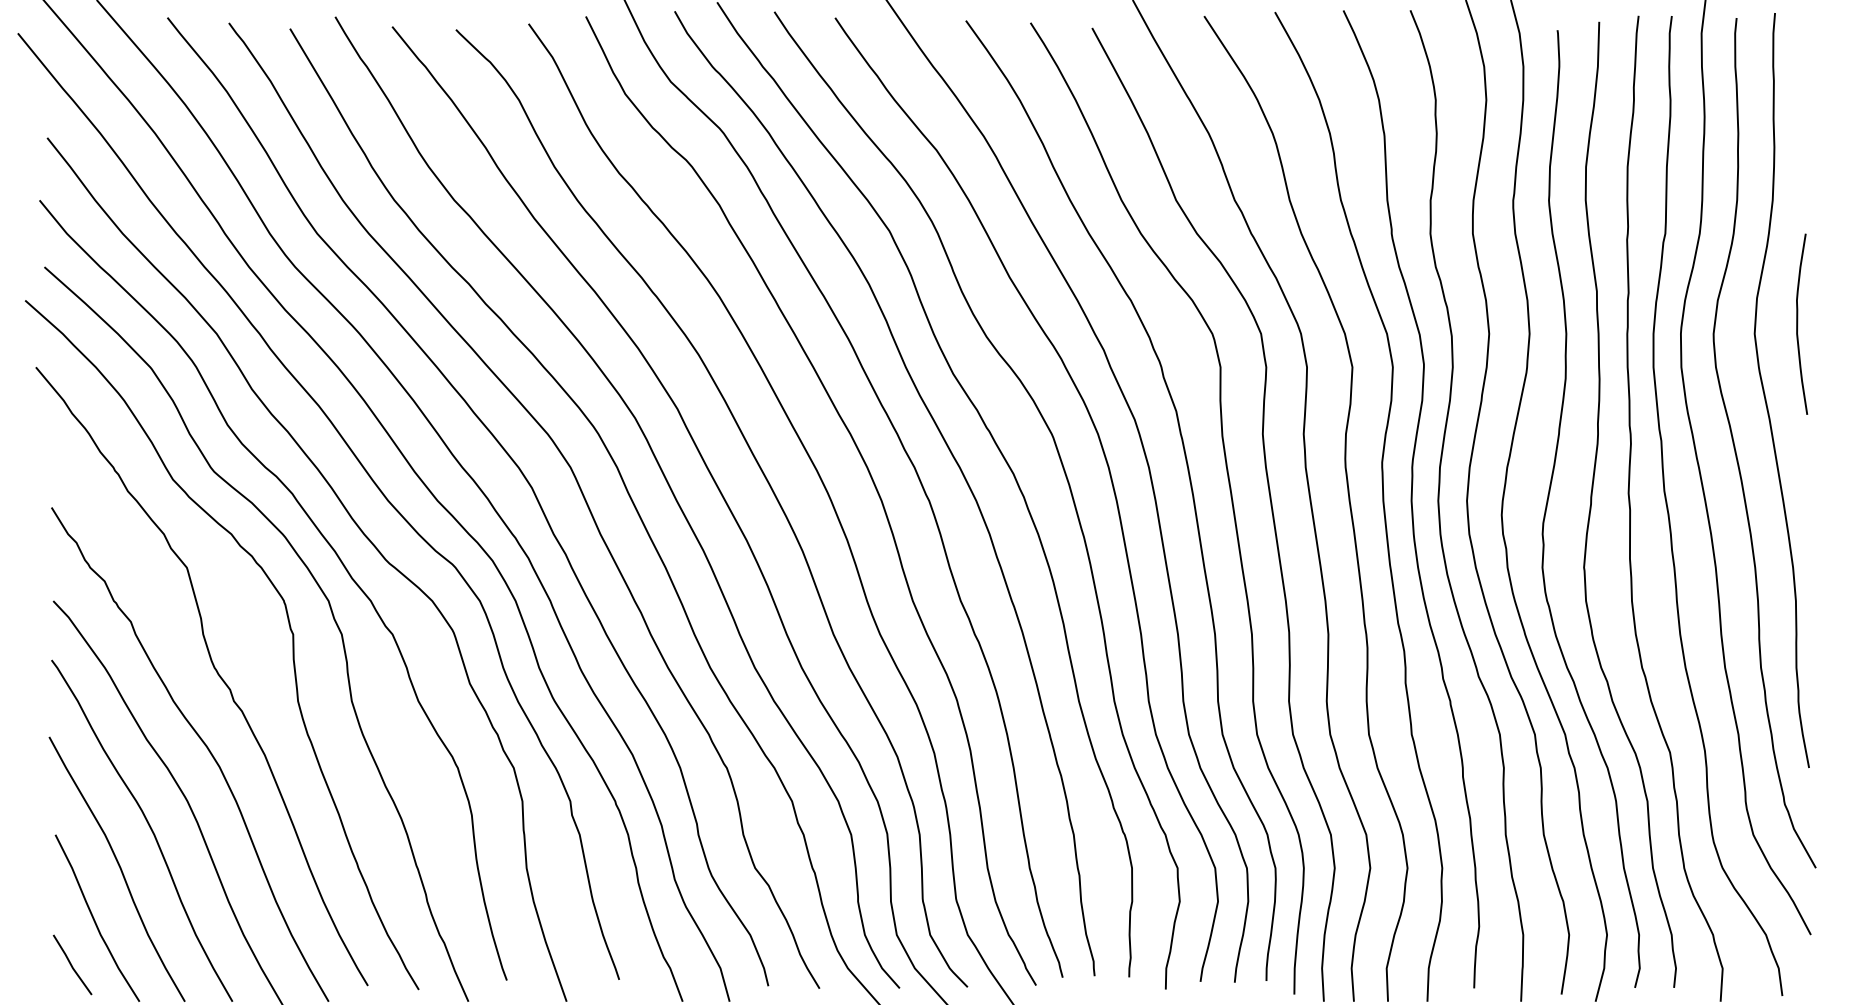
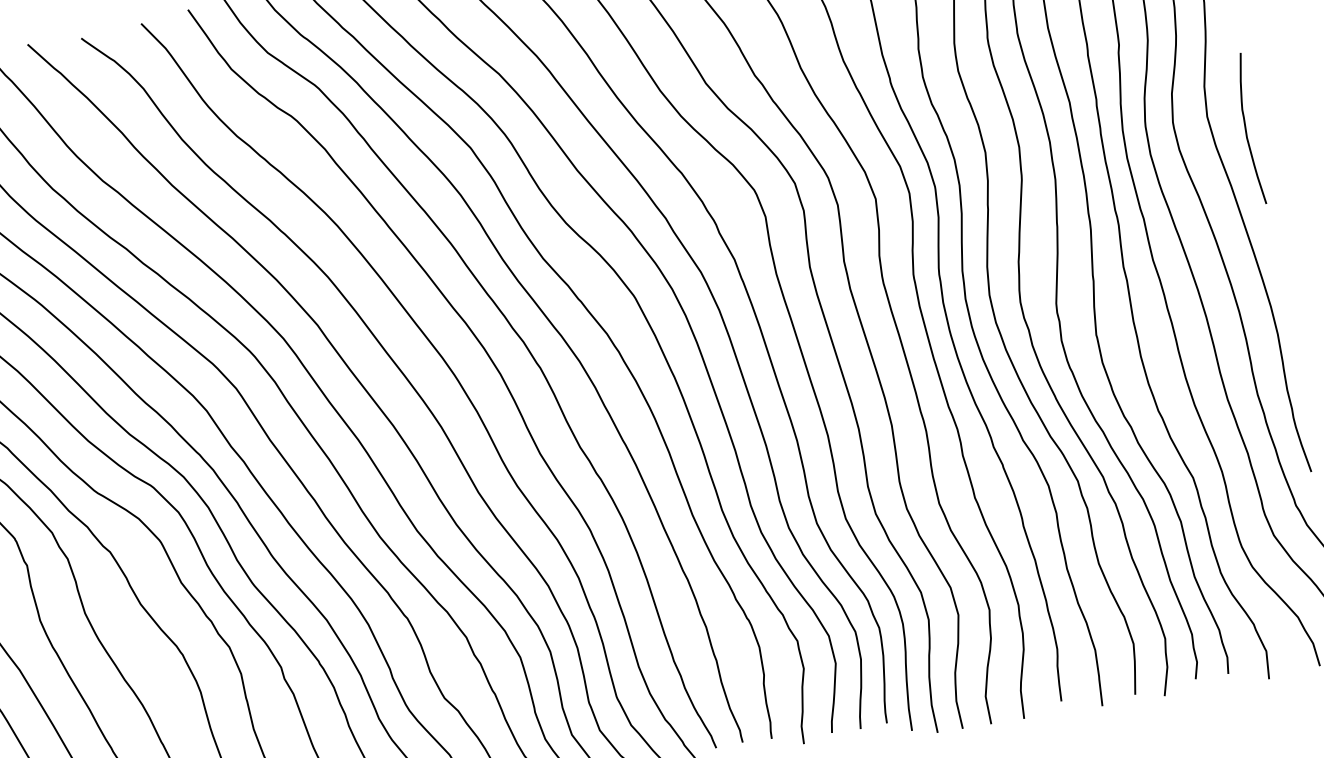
curve: (1798, 323) -> (1246, 128), moved

